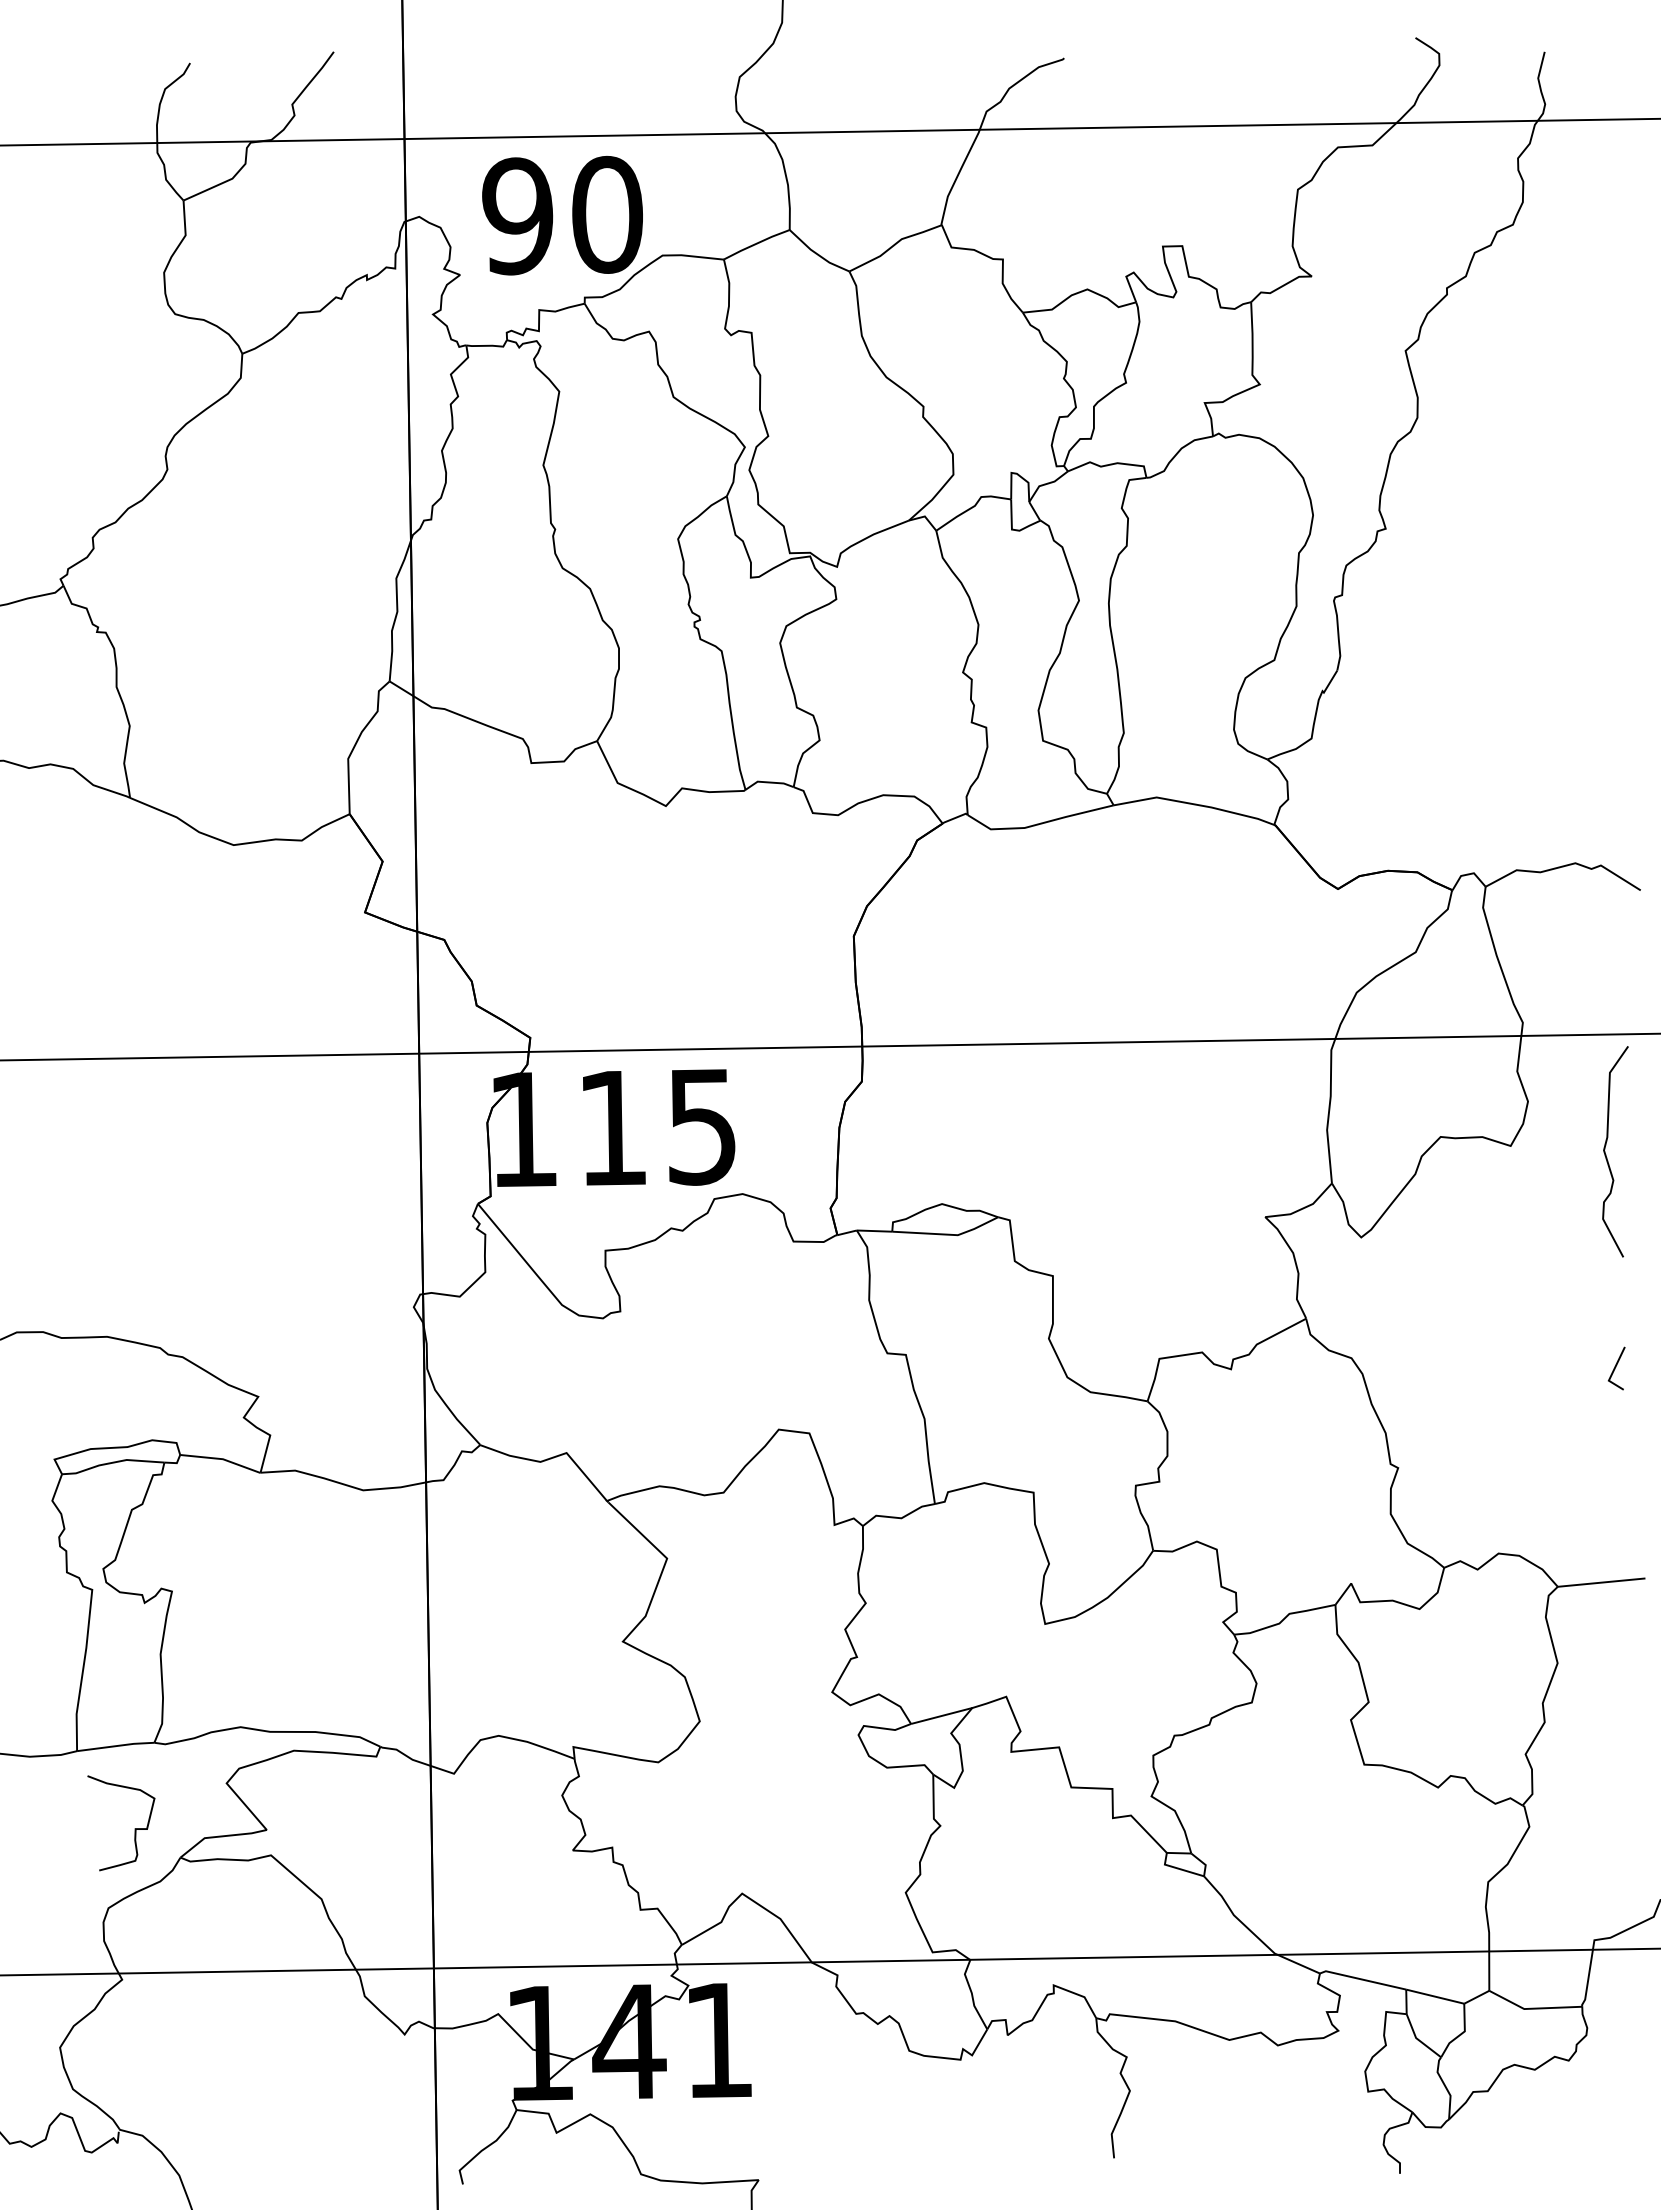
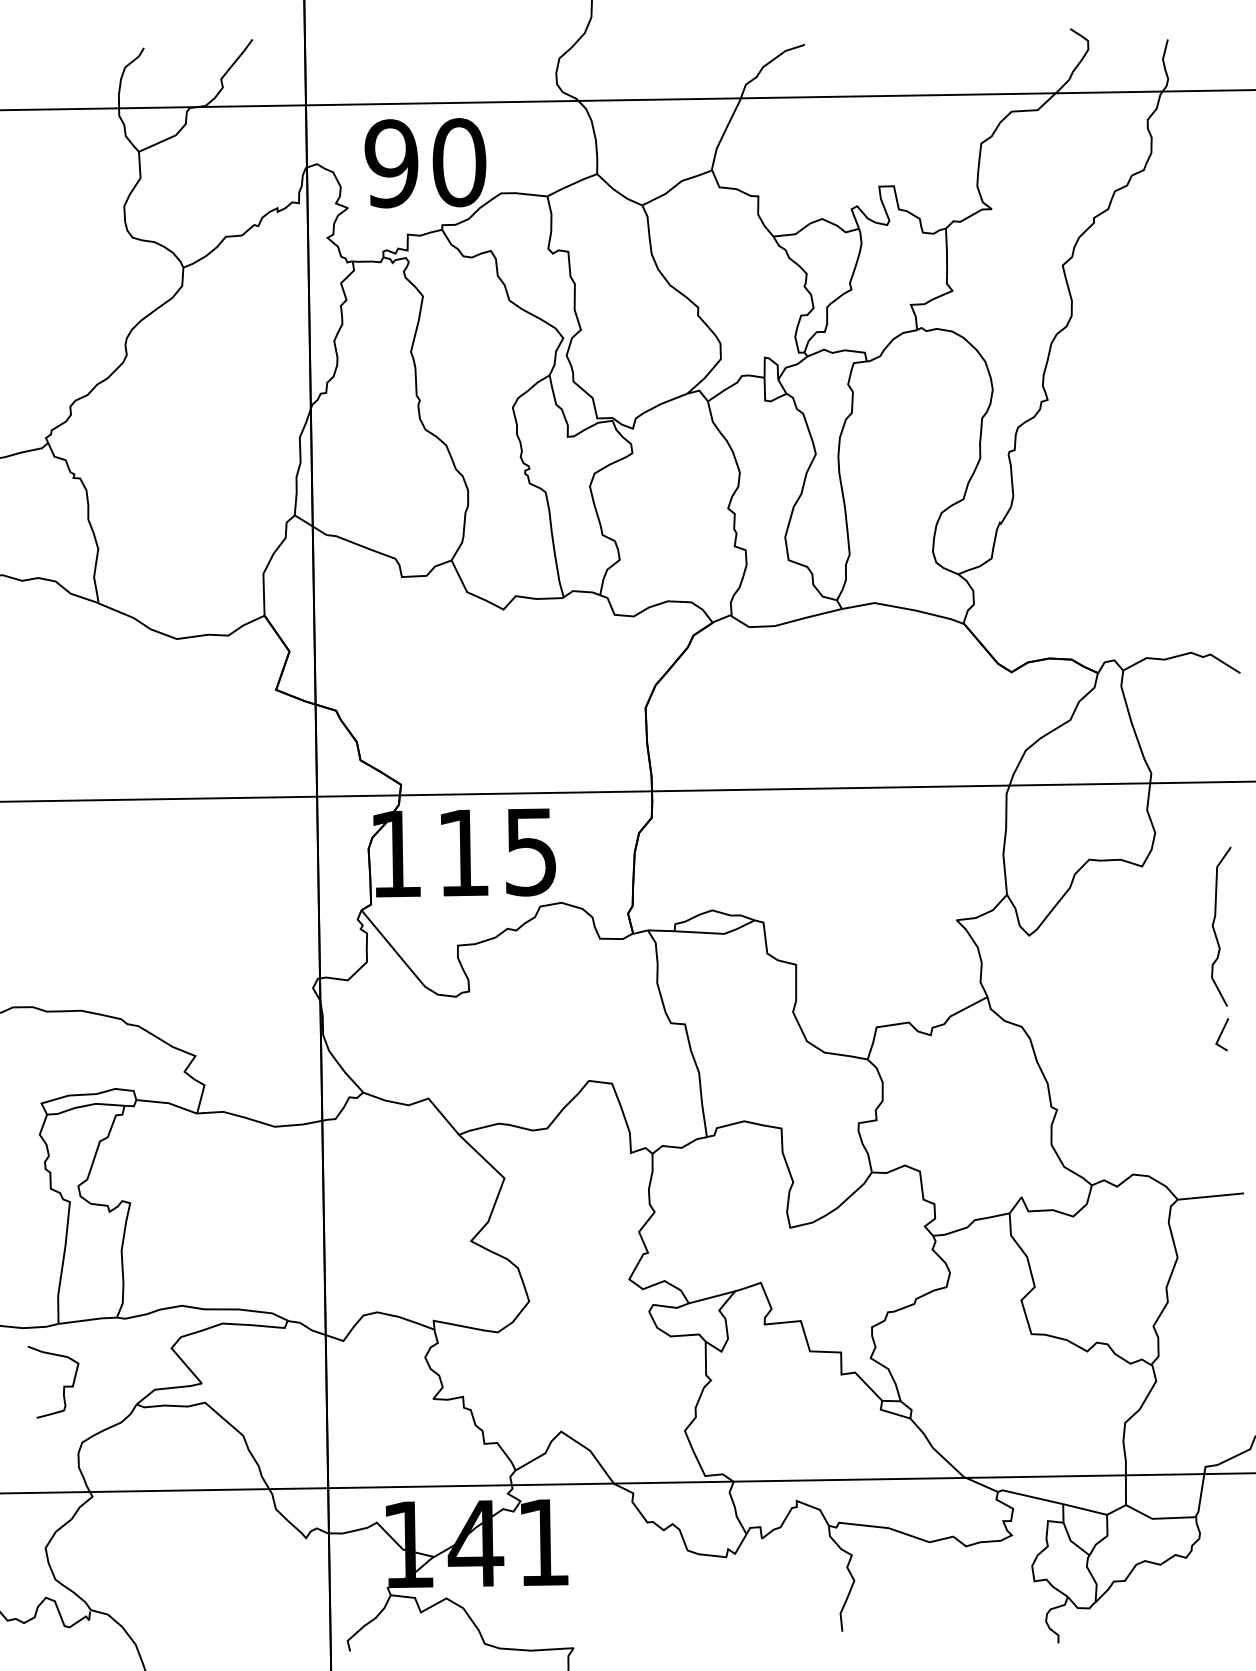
curve: (1606, 1154) -> (1214, 928), moved
curve: (134, 1828) -> (63, 1386), moved

